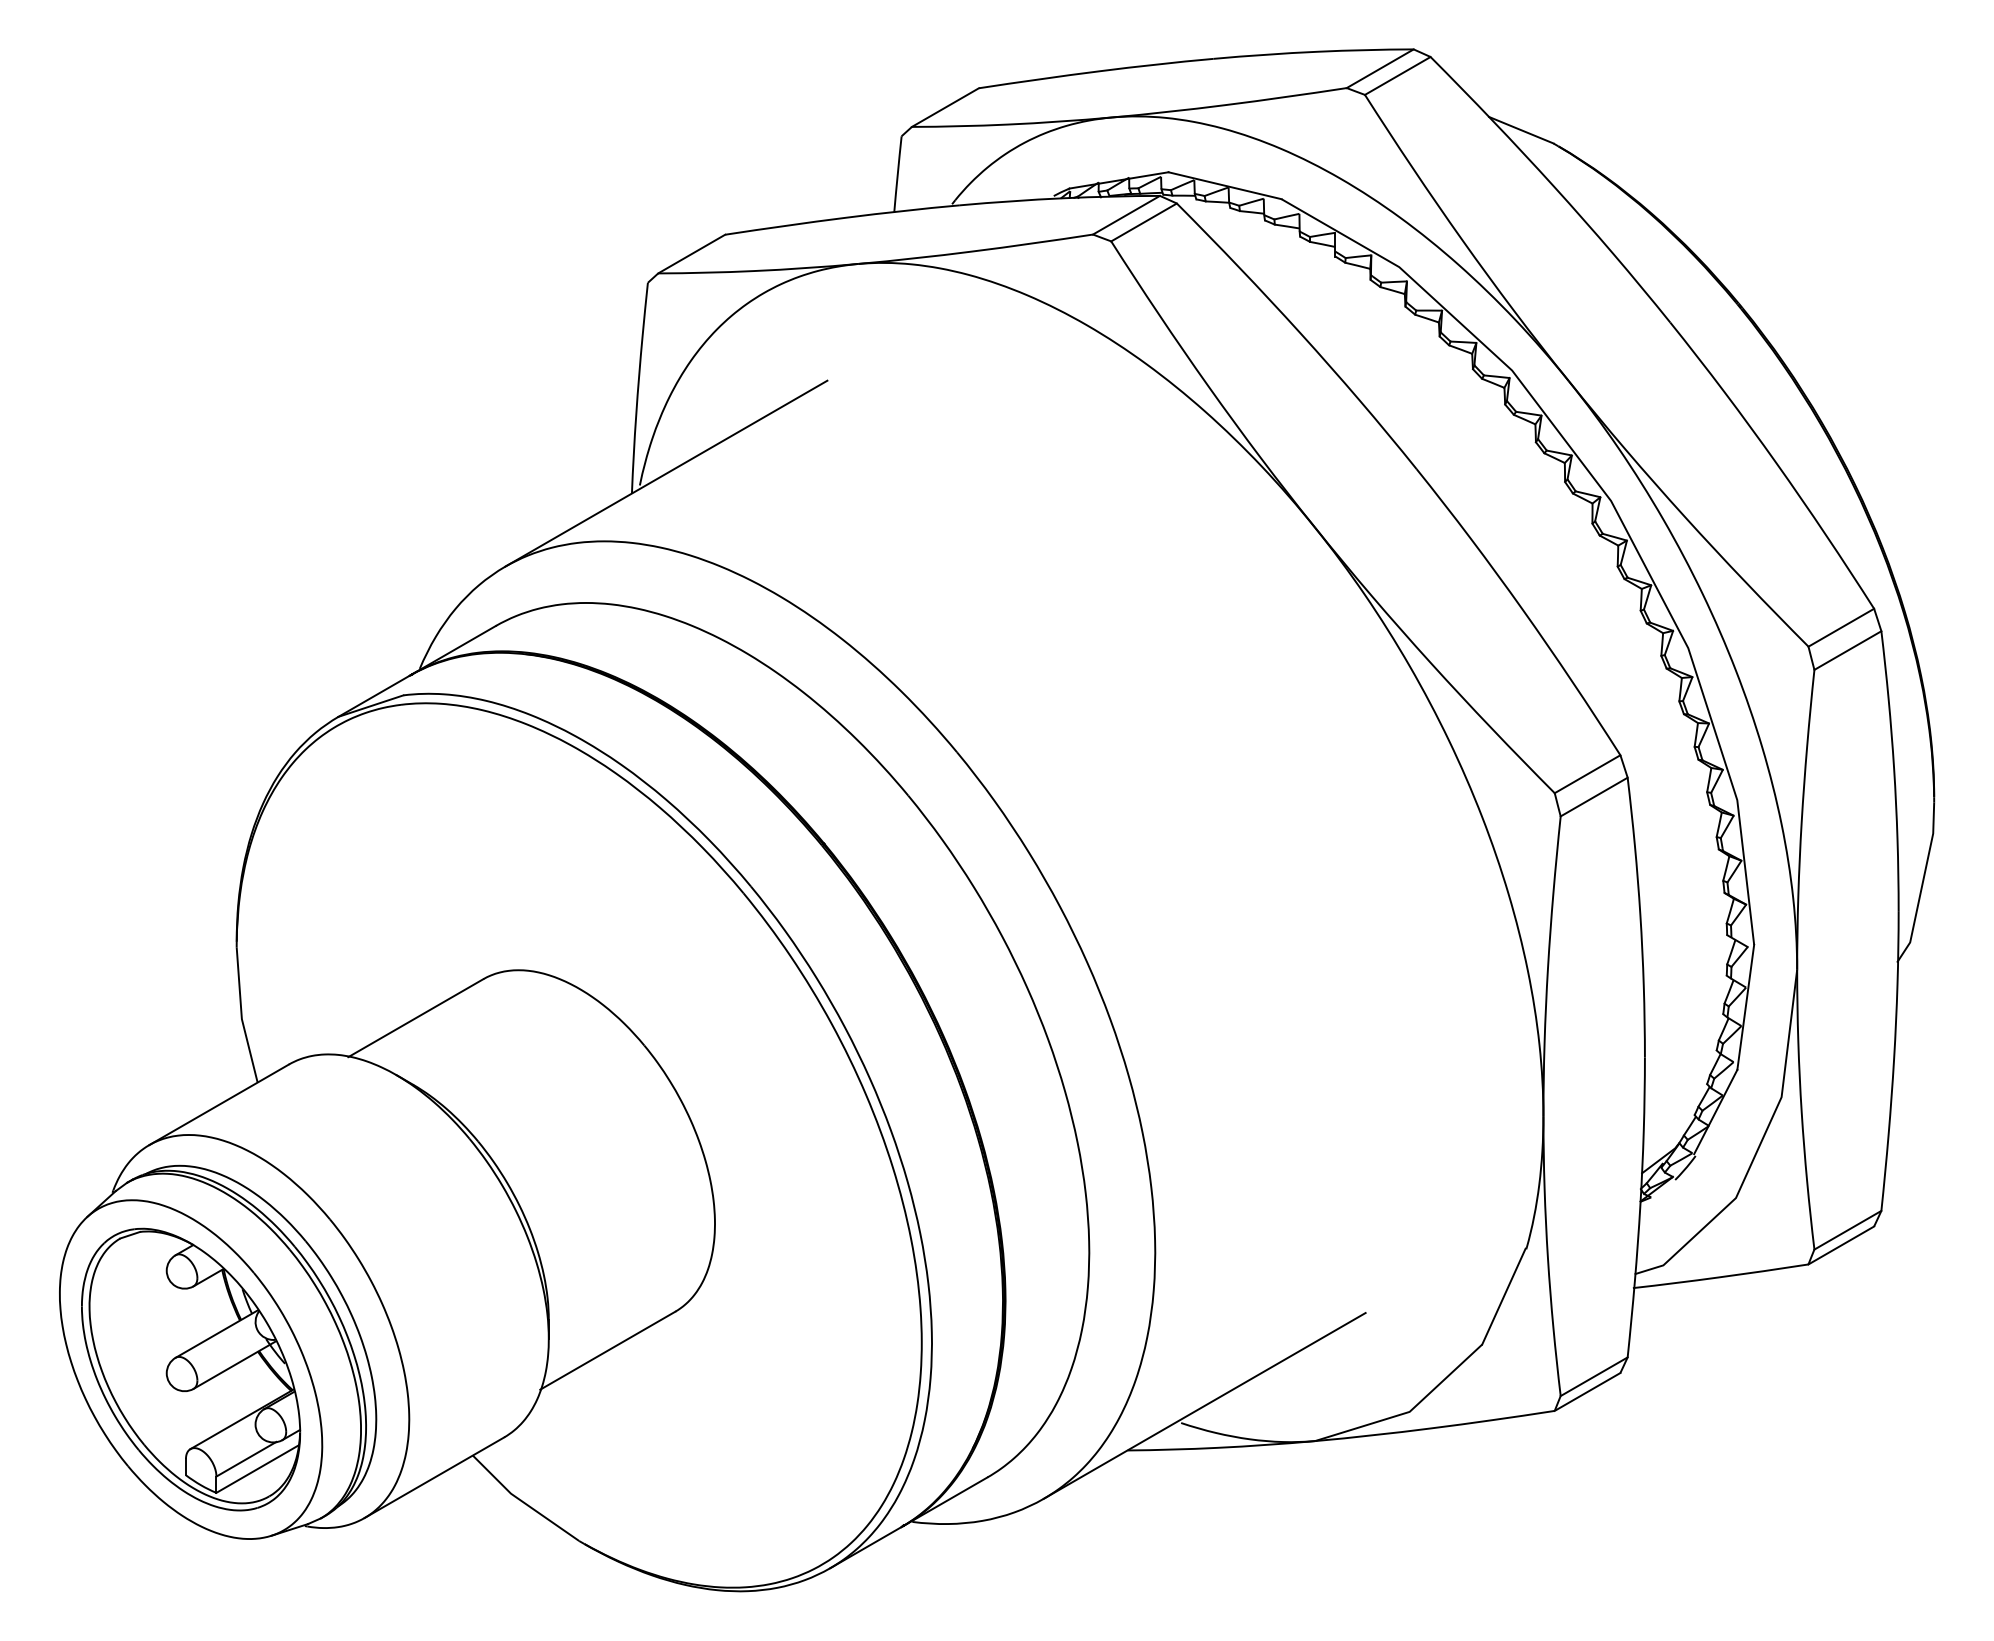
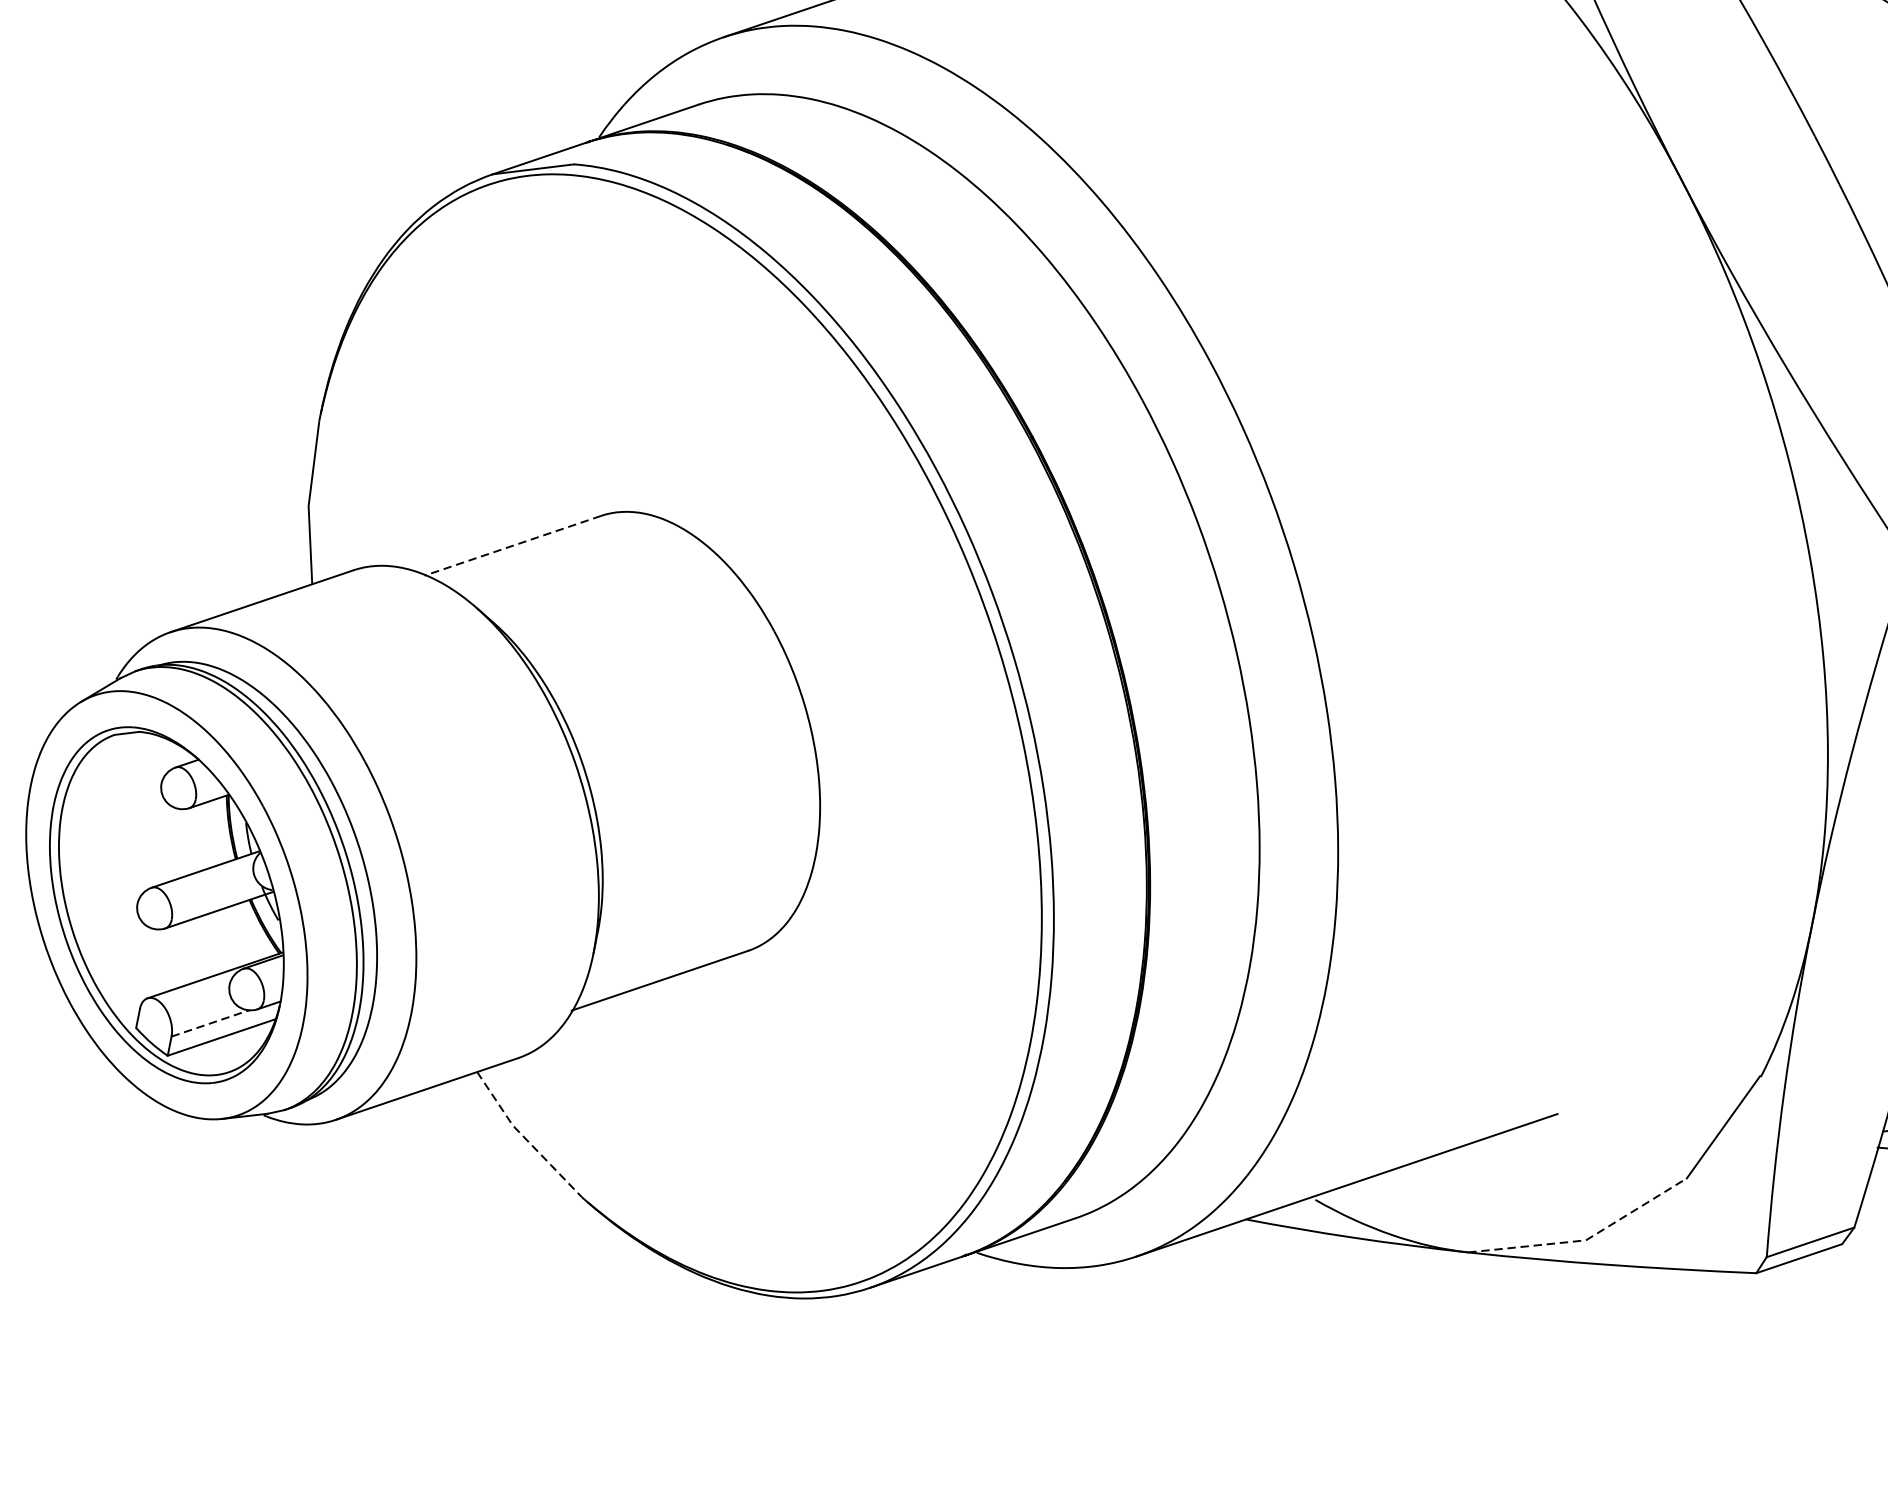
line: (415, 1018) -> (512, 546), solid -> dashed
line: (1409, 1411) -> (1585, 1239), solid -> dashed
line: (246, 1459) -> (210, 1023), solid -> dashed
line: (523, 1502) -> (525, 1138), solid -> dashed

